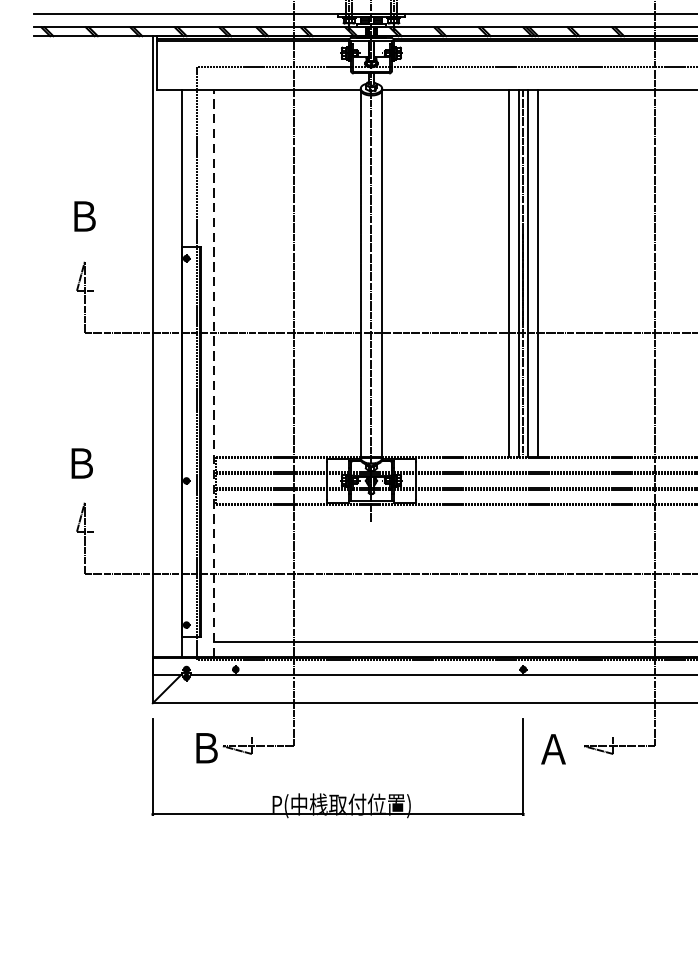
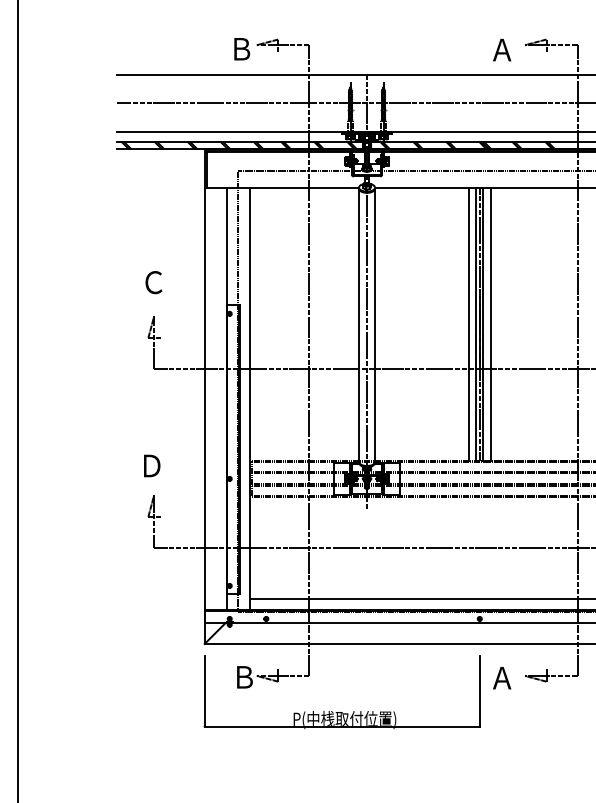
text: (83, 216) -> (153, 282), Ｂ -> Ｃ
line: (213, 373) -> (249, 399), dashed -> solid
text: (82, 462) -> (152, 465), Ｂ -> Ｄ

